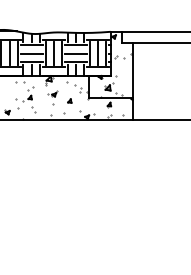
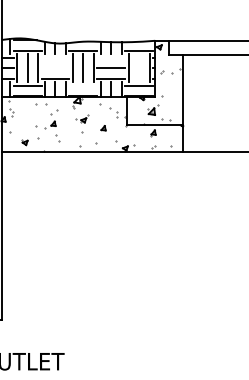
line: (31, 45) -> (55, 57), removed
line: (76, 45) -> (111, 57), removed
line: (31, 53) -> (55, 68), removed
line: (98, 53) -> (139, 68), removed
line: (53, 67) -> (83, 85), removed

